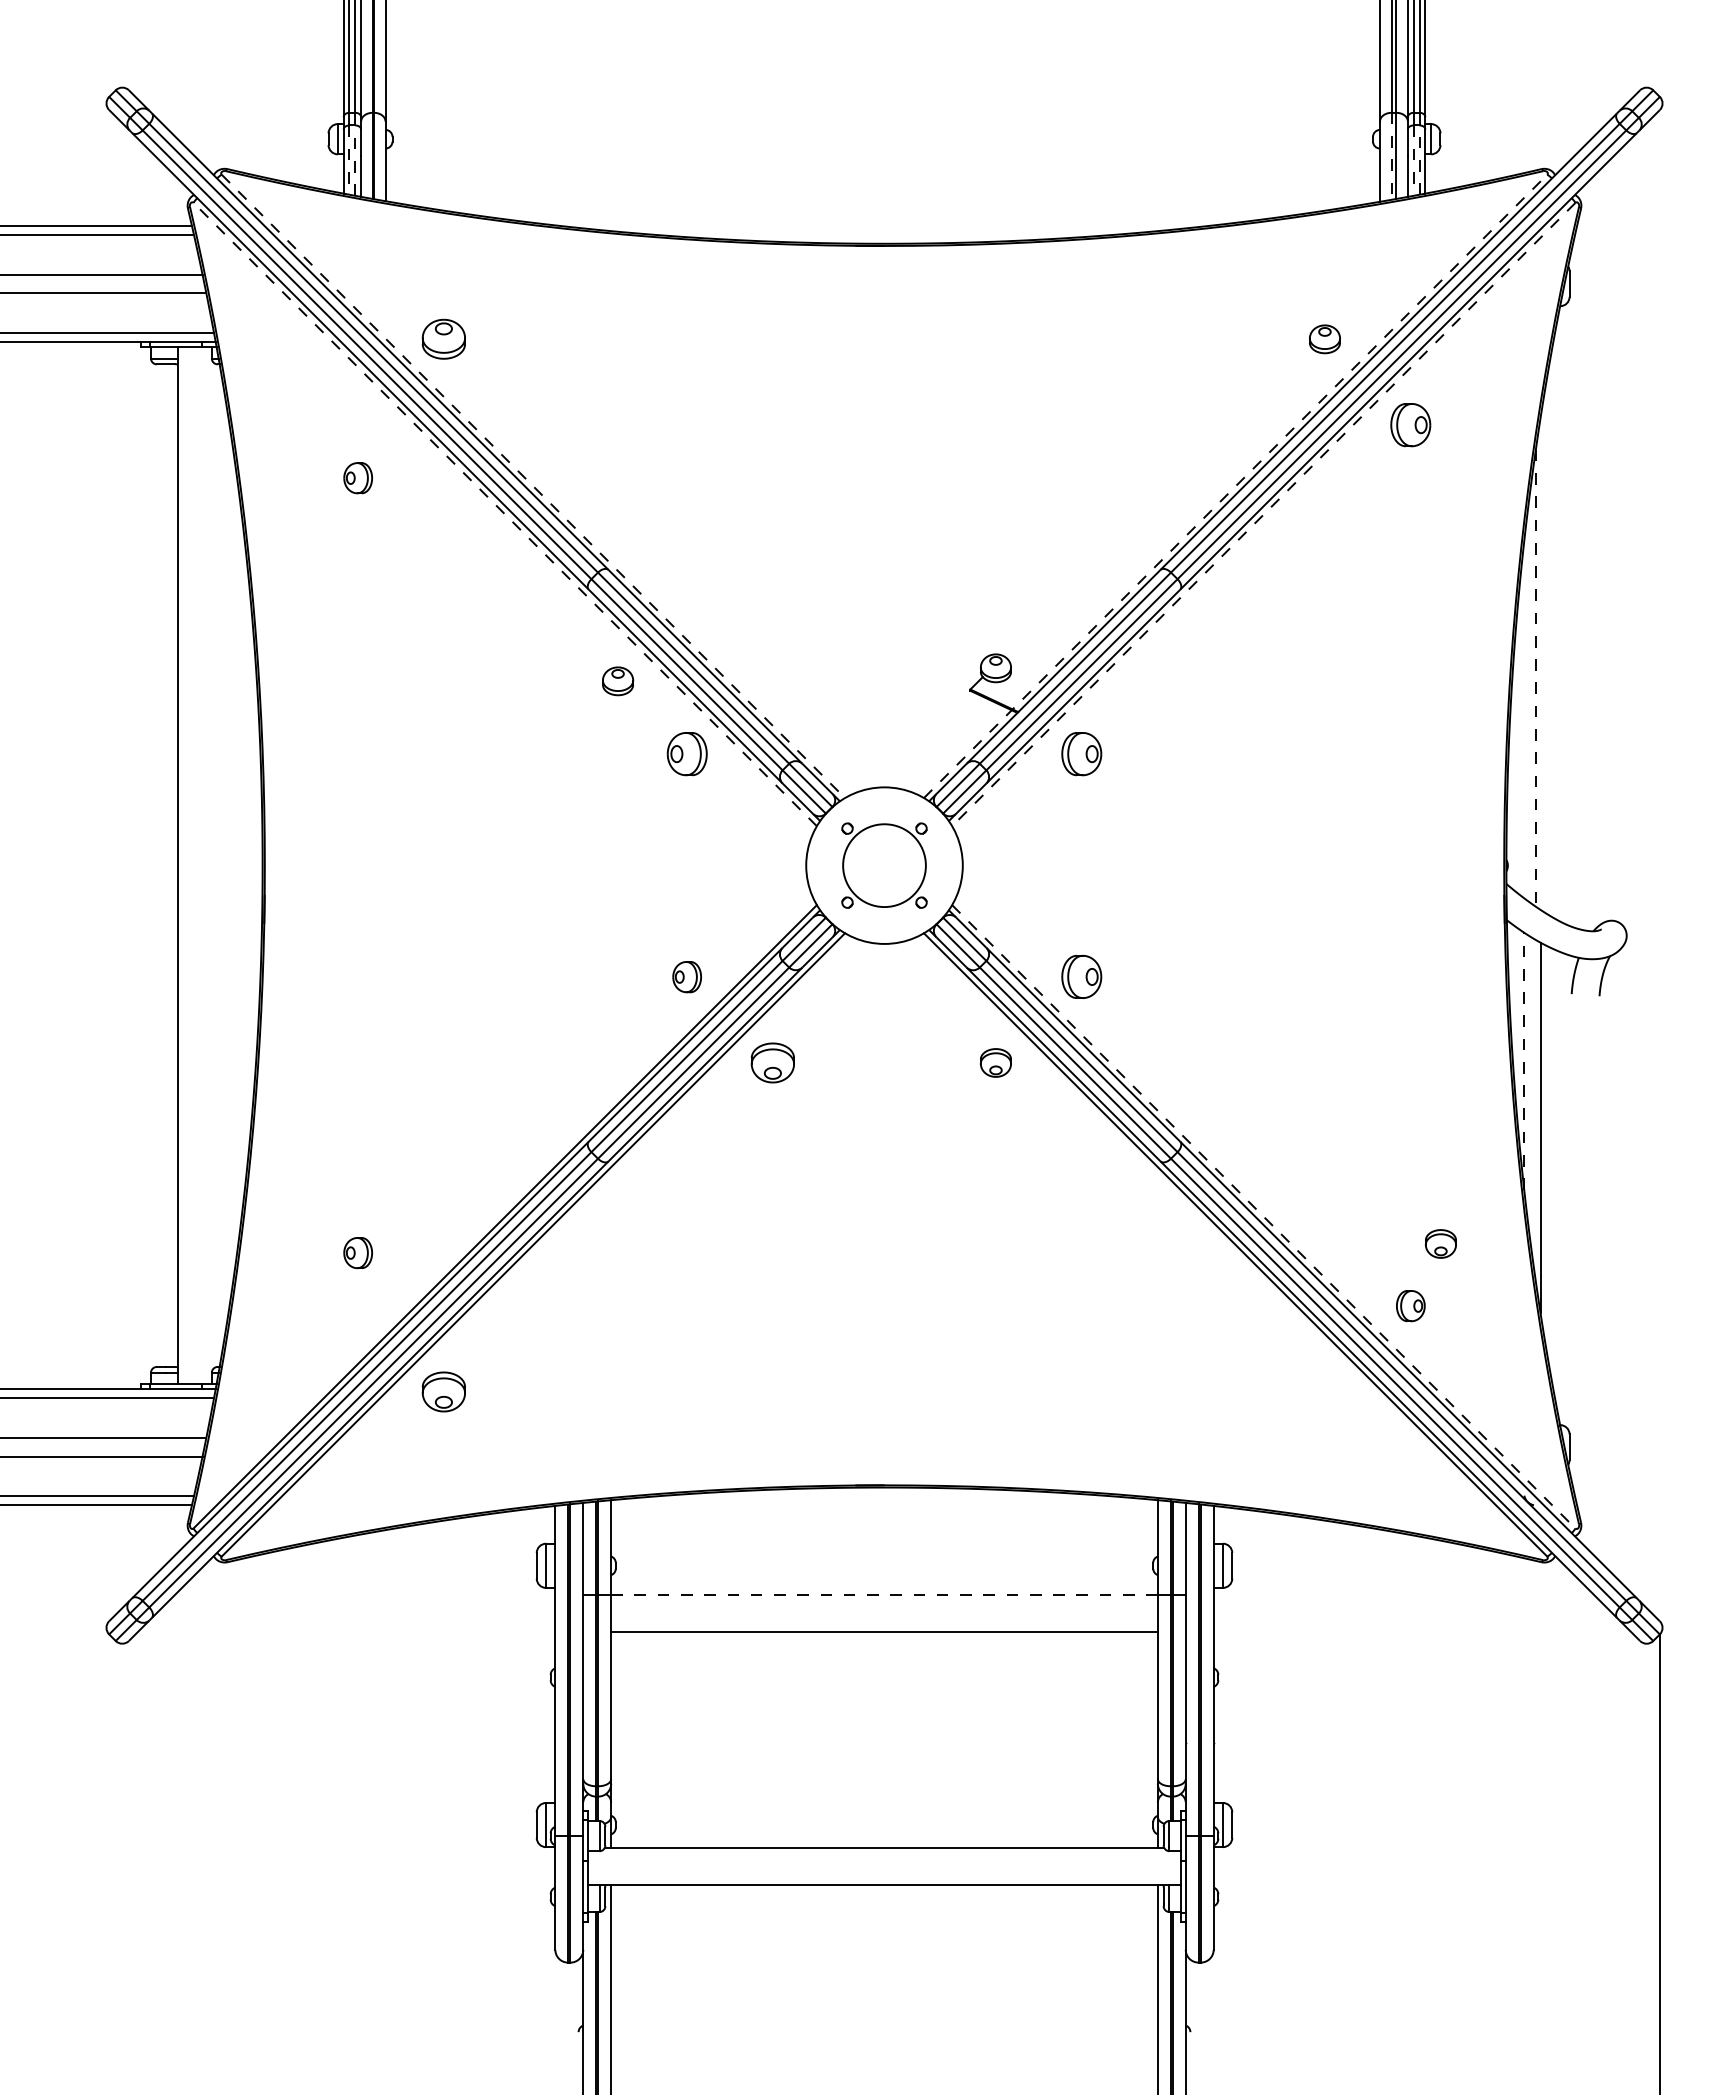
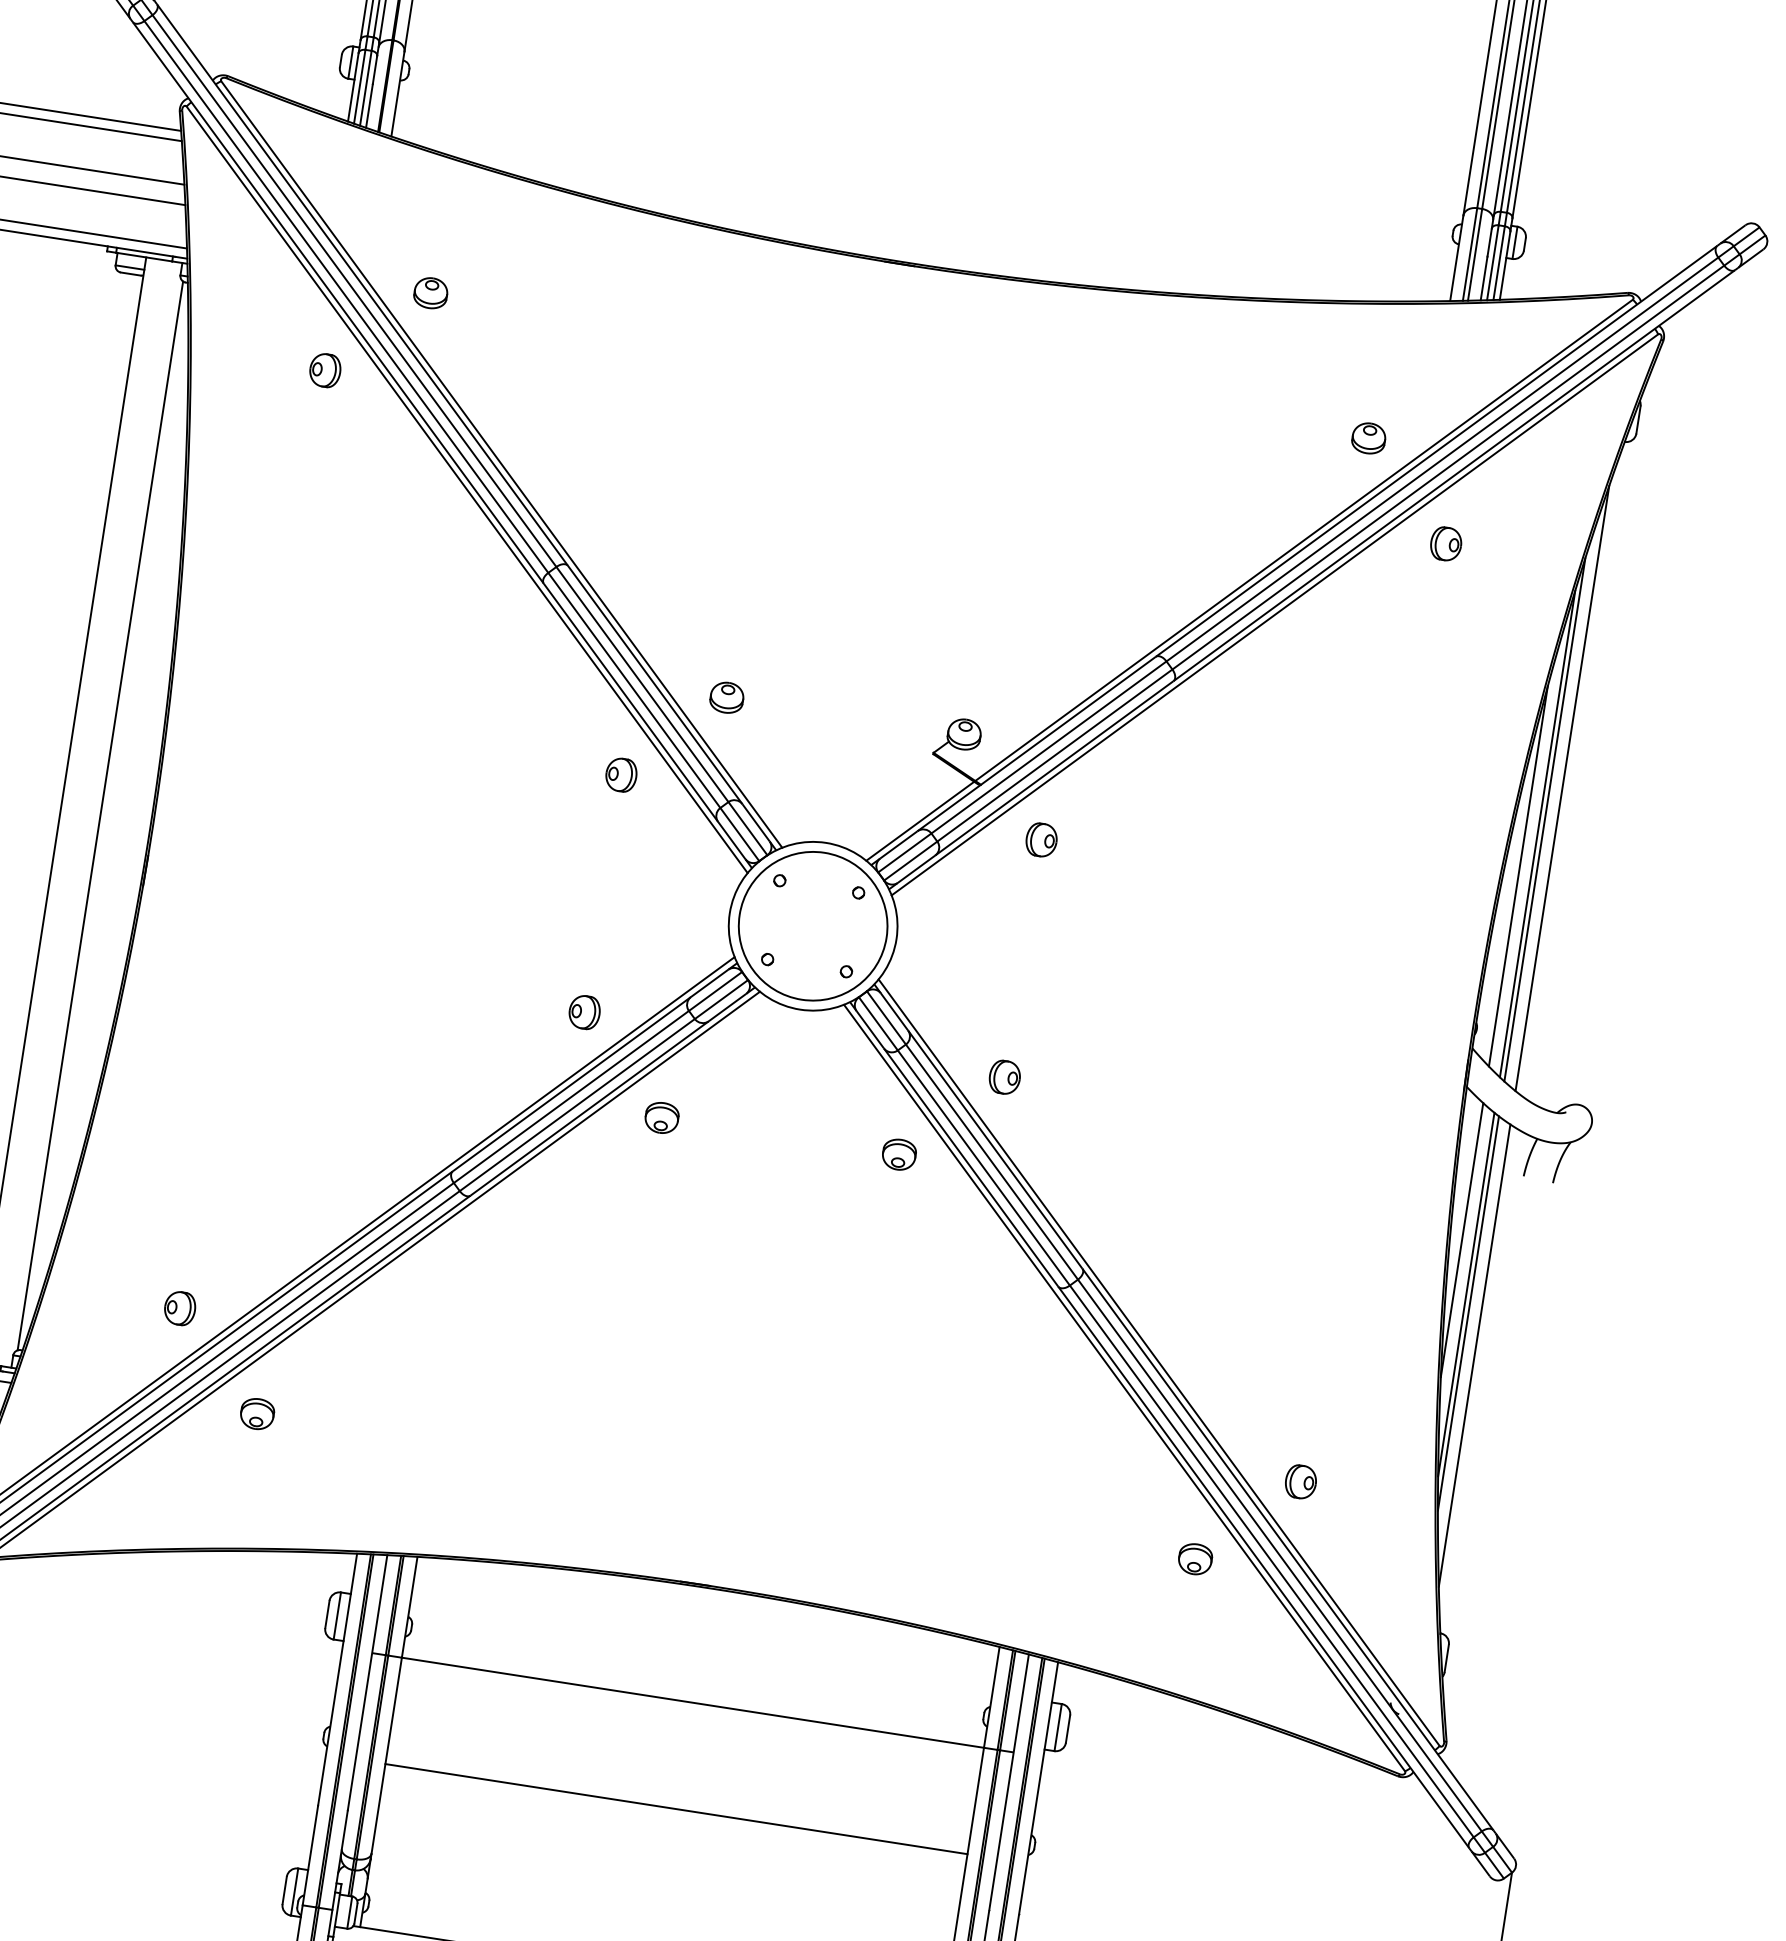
line: (1391, 156) -> (1469, 254), dashed -> solid
line: (349, 160) -> (359, 87), dashed -> solid
line: (355, 160) -> (366, 88), dashed -> solid
line: (1419, 160) -> (1499, 263), dashed -> solid
line: (1413, 161) -> (1492, 263), dashed -> solid
part: (444, 339) -> (431, 293), size x0.71
part: (1410, 425) -> (1445, 544), size x0.71
part: (357, 478) -> (324, 370), moved
line: (533, 486) -> (501, 464), dashed -> solid
line: (1235, 486) -> (1249, 580), dashed -> solid
line: (505, 514) -> (467, 489), dashed -> solid
line: (1263, 514) -> (1274, 614), dashed -> solid
line: (1552, 632) -> (1562, 788), added
line: (1540, 663) -> (1544, 819), added
line: (1535, 678) -> (1537, 834), dashed -> solid
part: (618, 681) -> (727, 698), moved
line: (1524, 719) -> (1518, 876), added
part: (686, 754) -> (620, 775), size x0.71
part: (1081, 754) -> (1041, 840), size x0.71
line: (215, 865) -> (100, 815), added
circle: (884, 865) -> (813, 926), size x1.67
part: (1081, 977) -> (1004, 1077), size x0.71
line: (1524, 1061) -> (1462, 1240), dashed -> solid
part: (773, 1062) -> (662, 1117), size x0.71
line: (1535, 1110) -> (1465, 1294), added
line: (1552, 1165) -> (1475, 1355), added
line: (1263, 1216) -> (1158, 1362), dashed -> solid
part: (1440, 1243) -> (1194, 1558), moved
part: (357, 1253) -> (179, 1308), moved
part: (444, 1391) -> (257, 1413), size x0.71
line: (884, 1594) -> (692, 1702), dashed -> solid
line: (884, 1631) -> (676, 1808), moved

